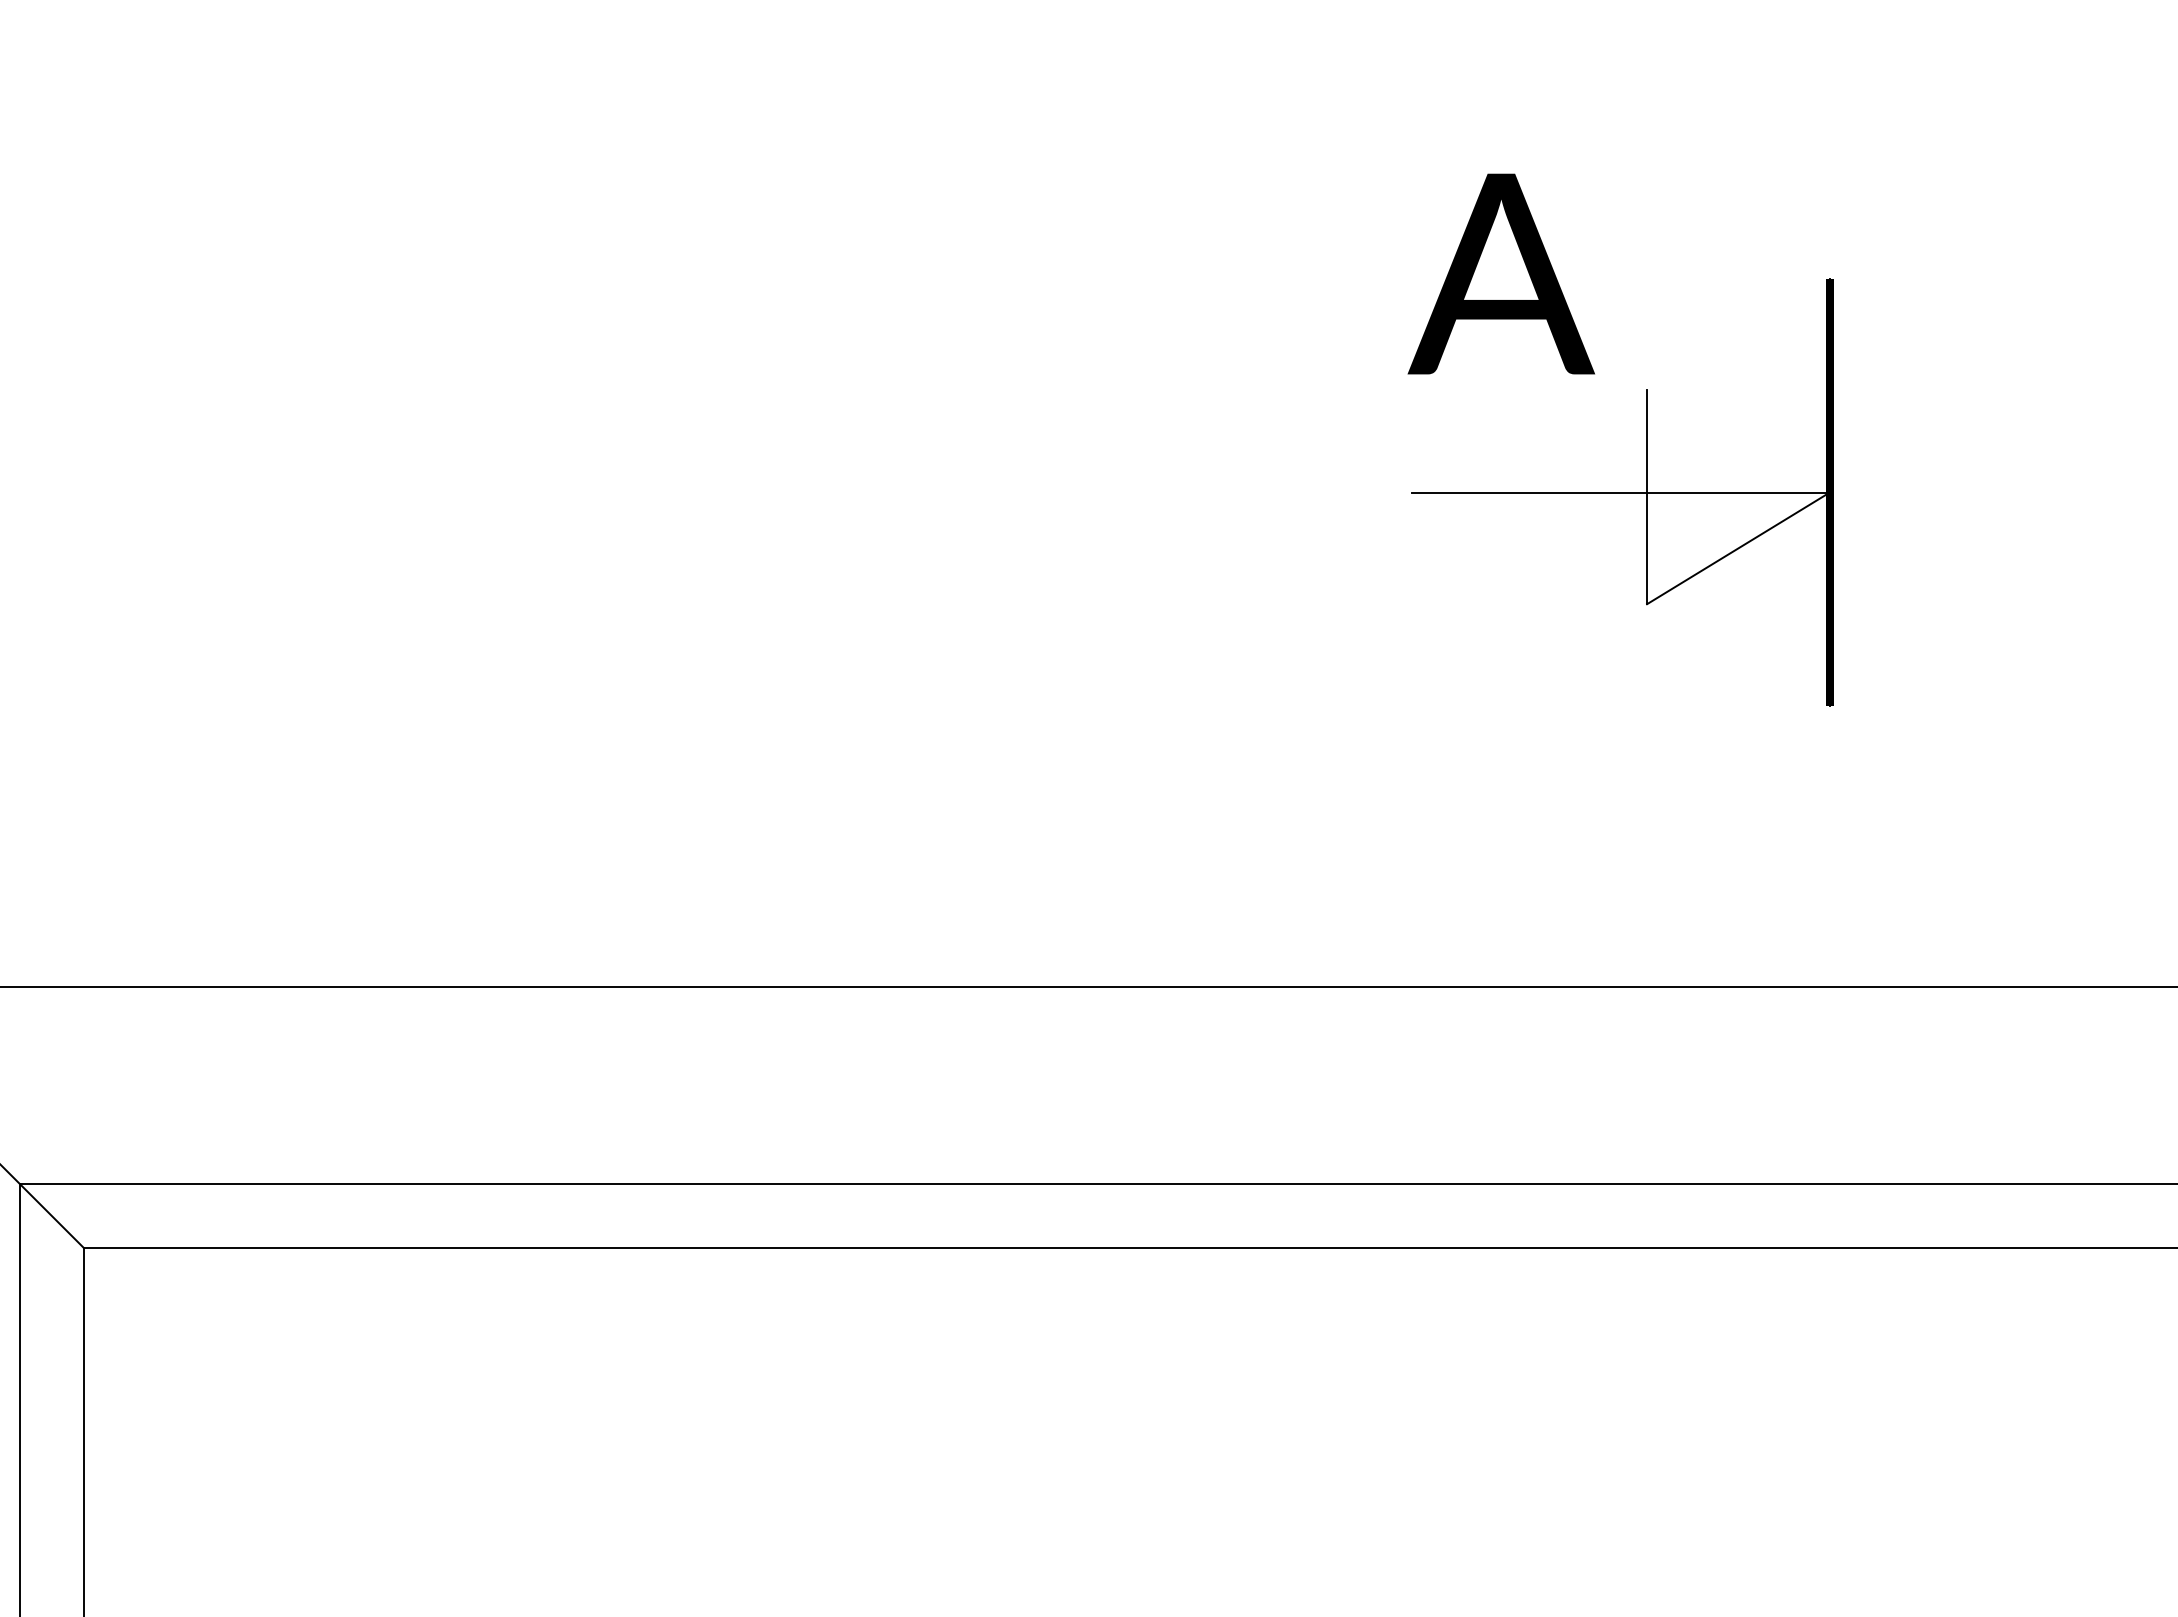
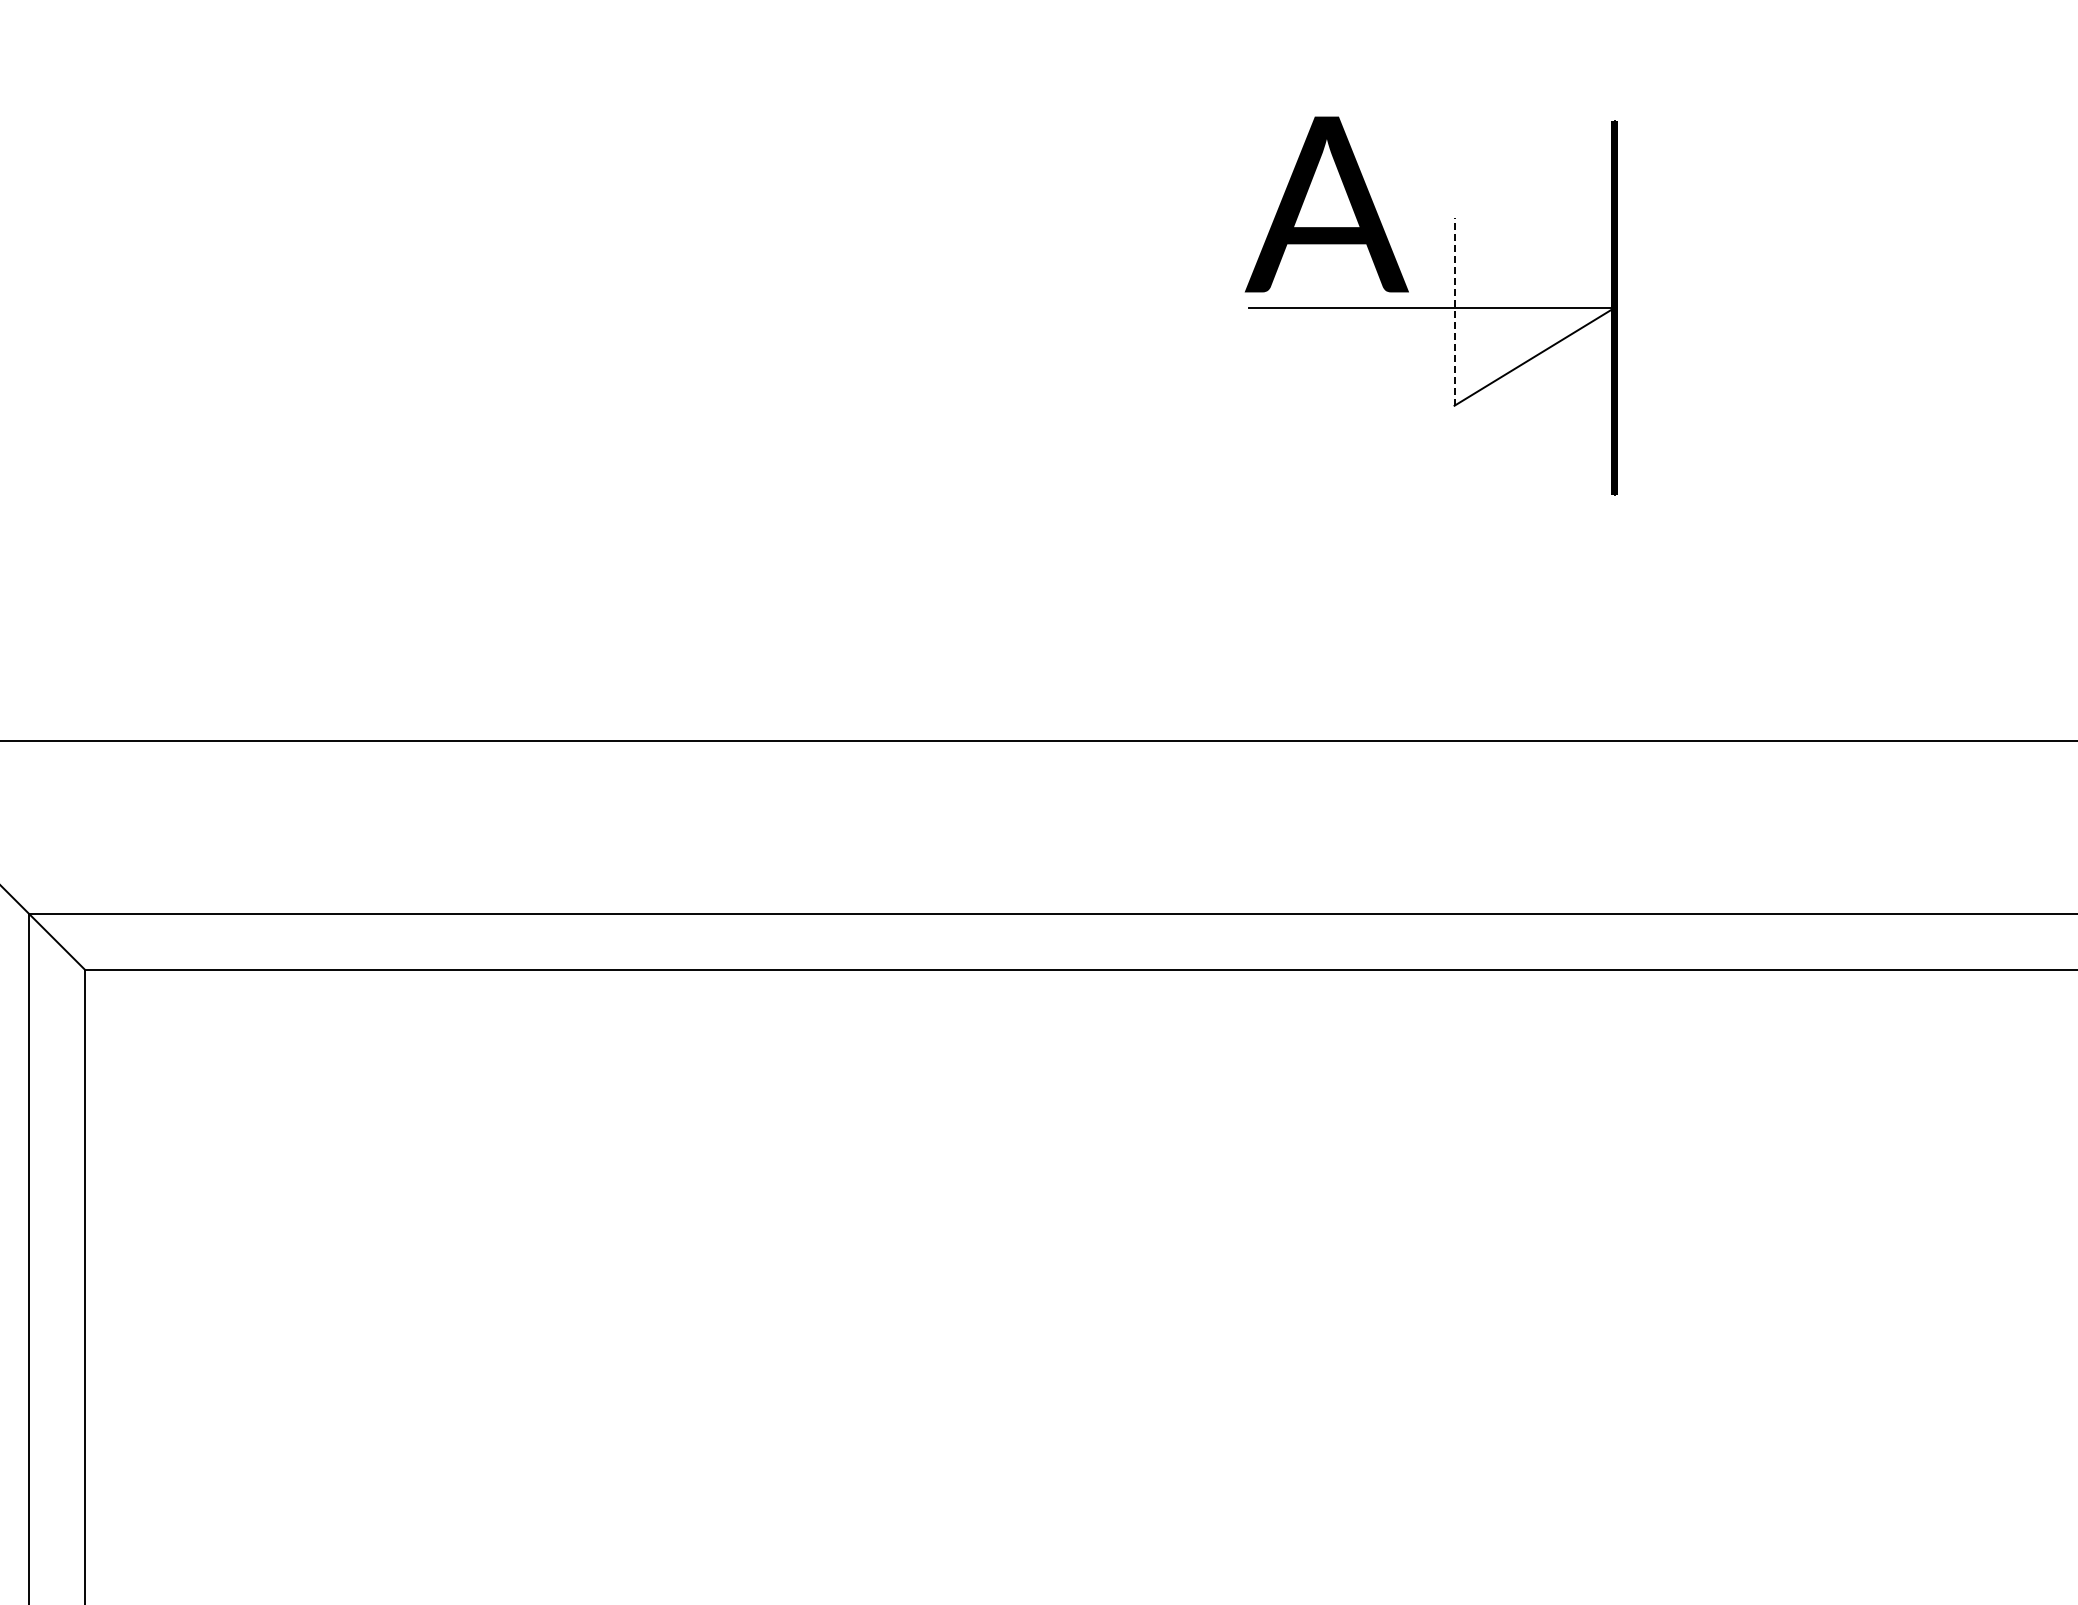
text: (1500, 274) -> (1326, 204), moved
line: (1647, 496) -> (1454, 311), solid -> dashed

